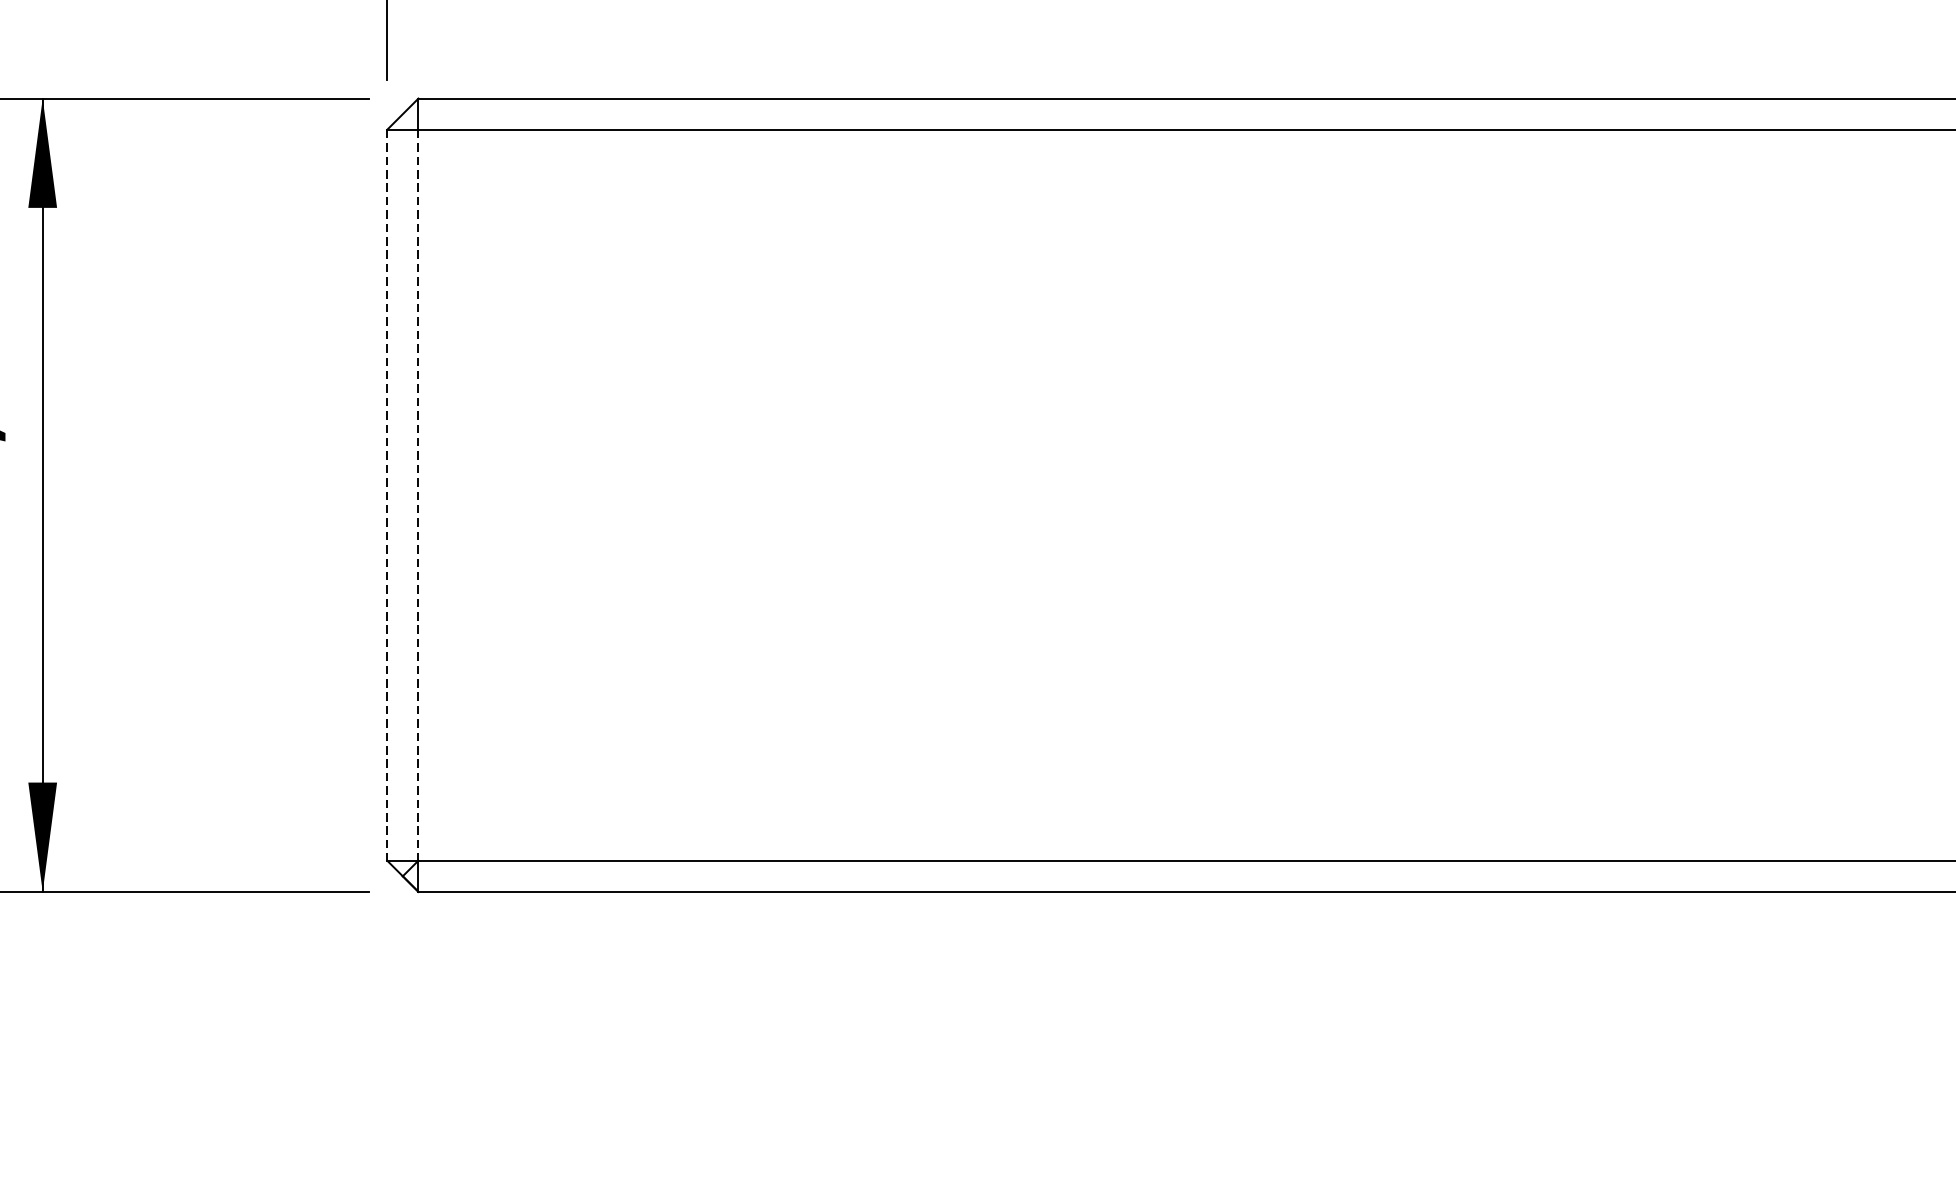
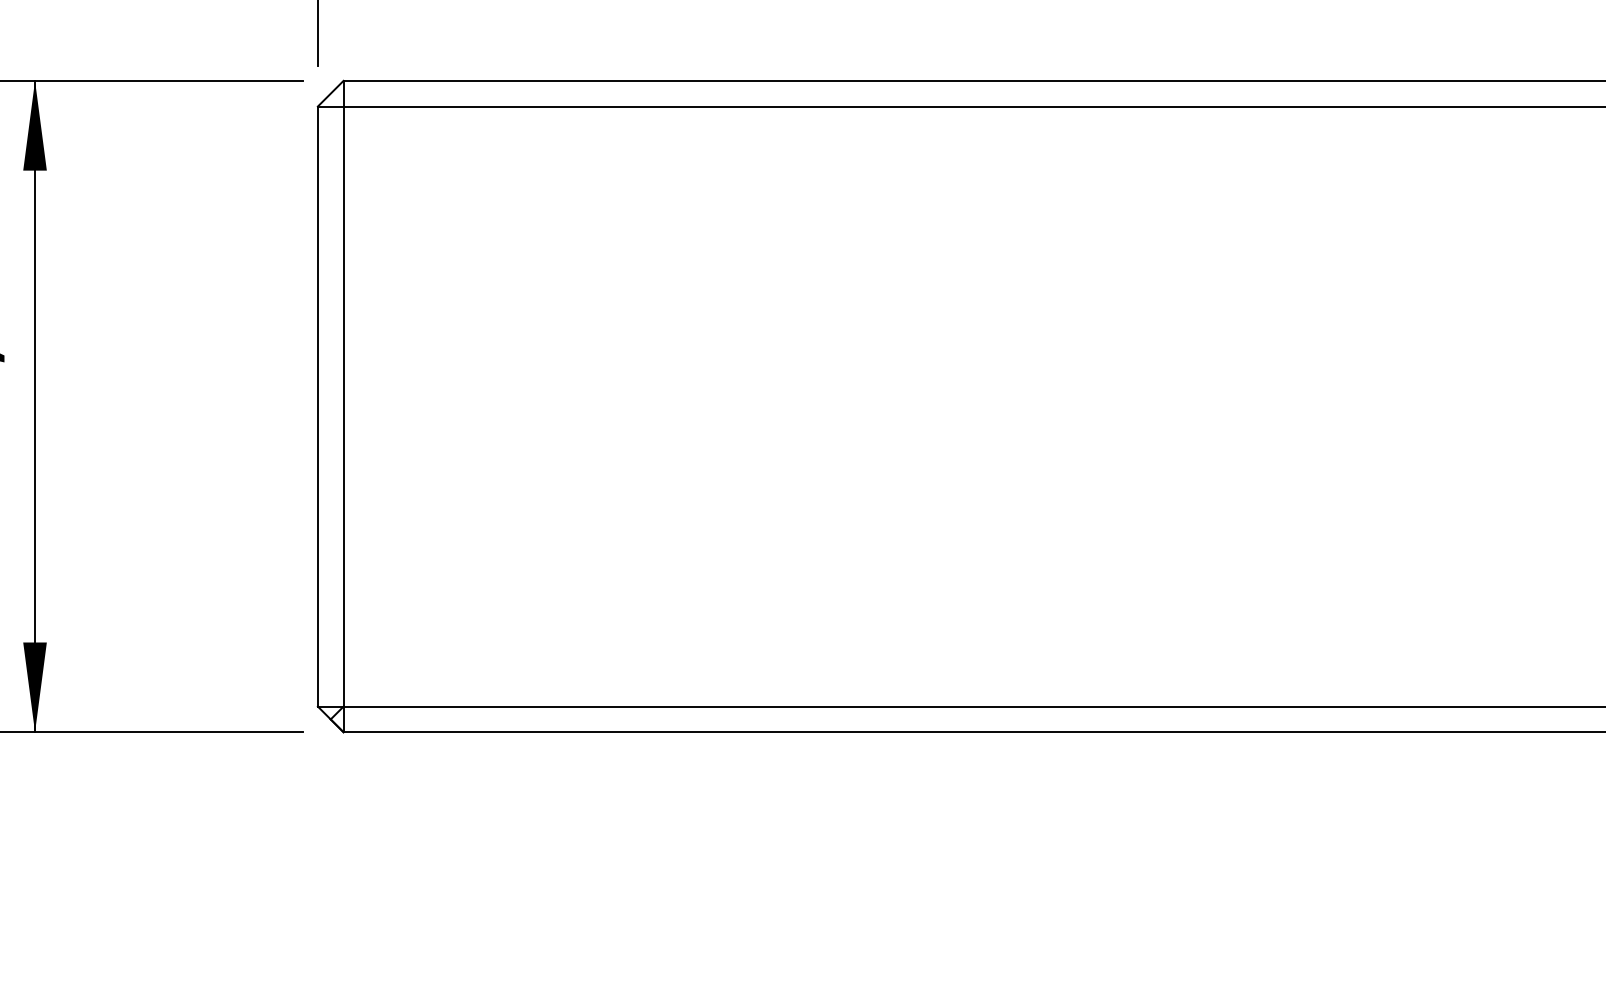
line: (386, 496) -> (317, 407), dashed -> solid
line: (418, 496) -> (343, 407), dashed -> solid

